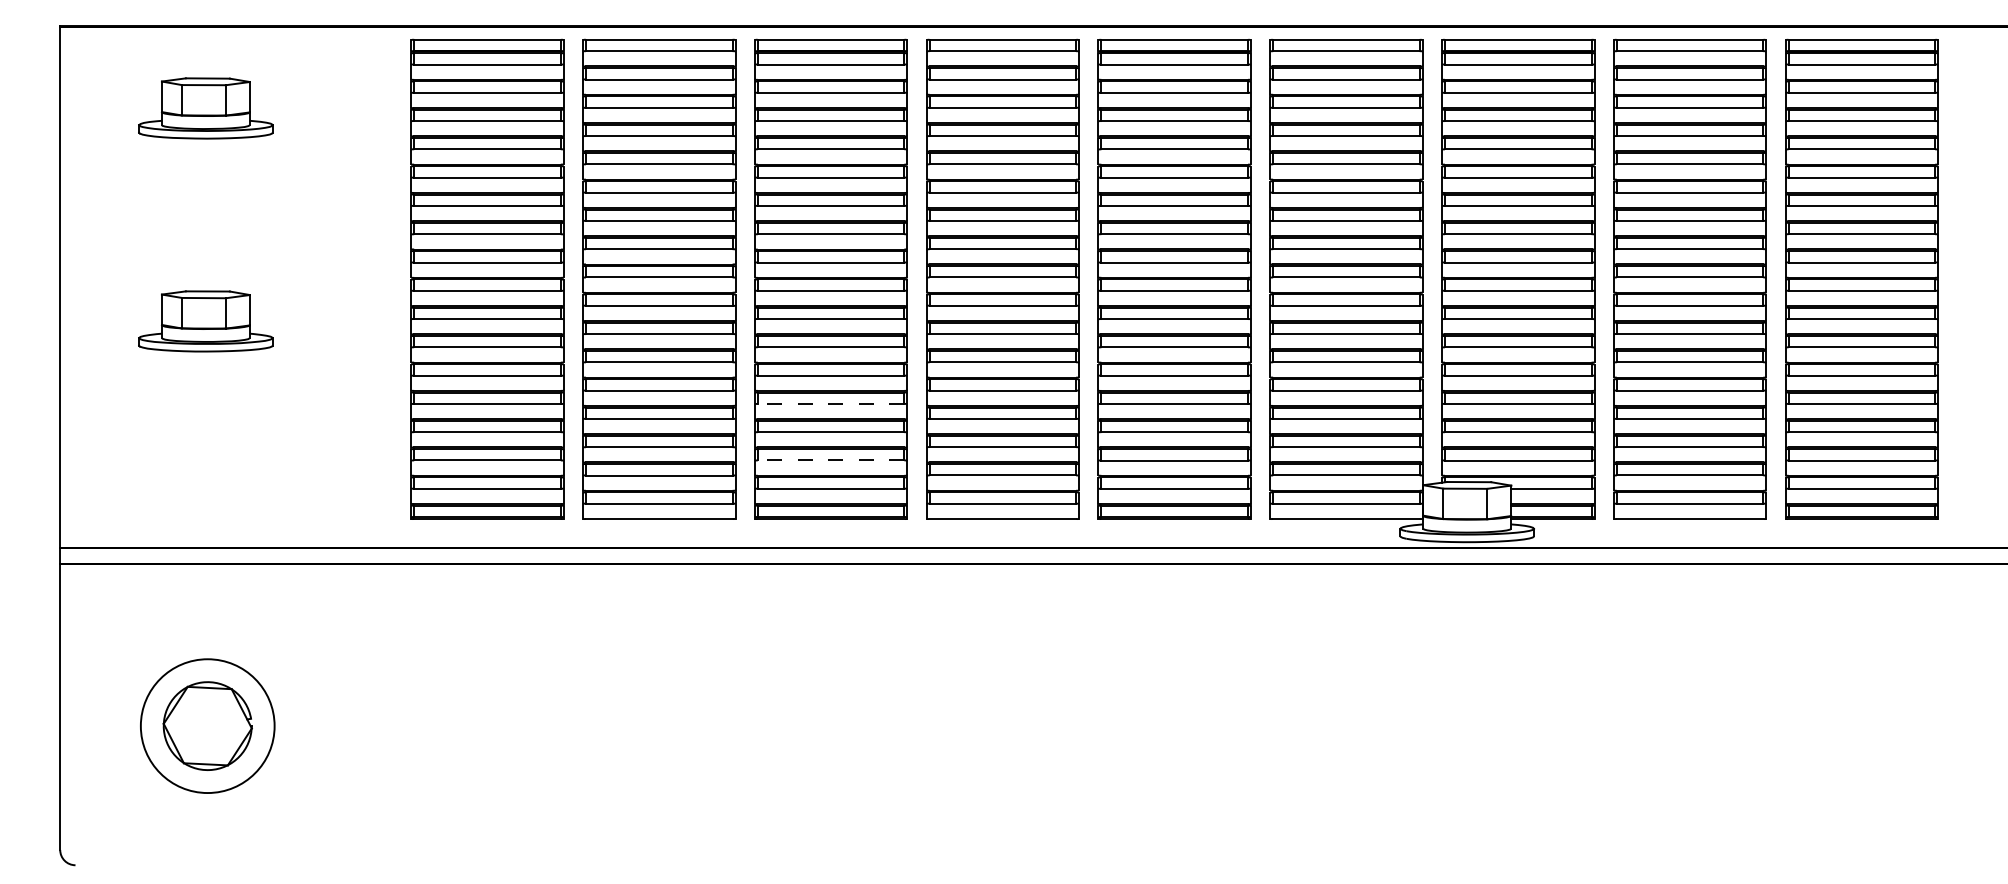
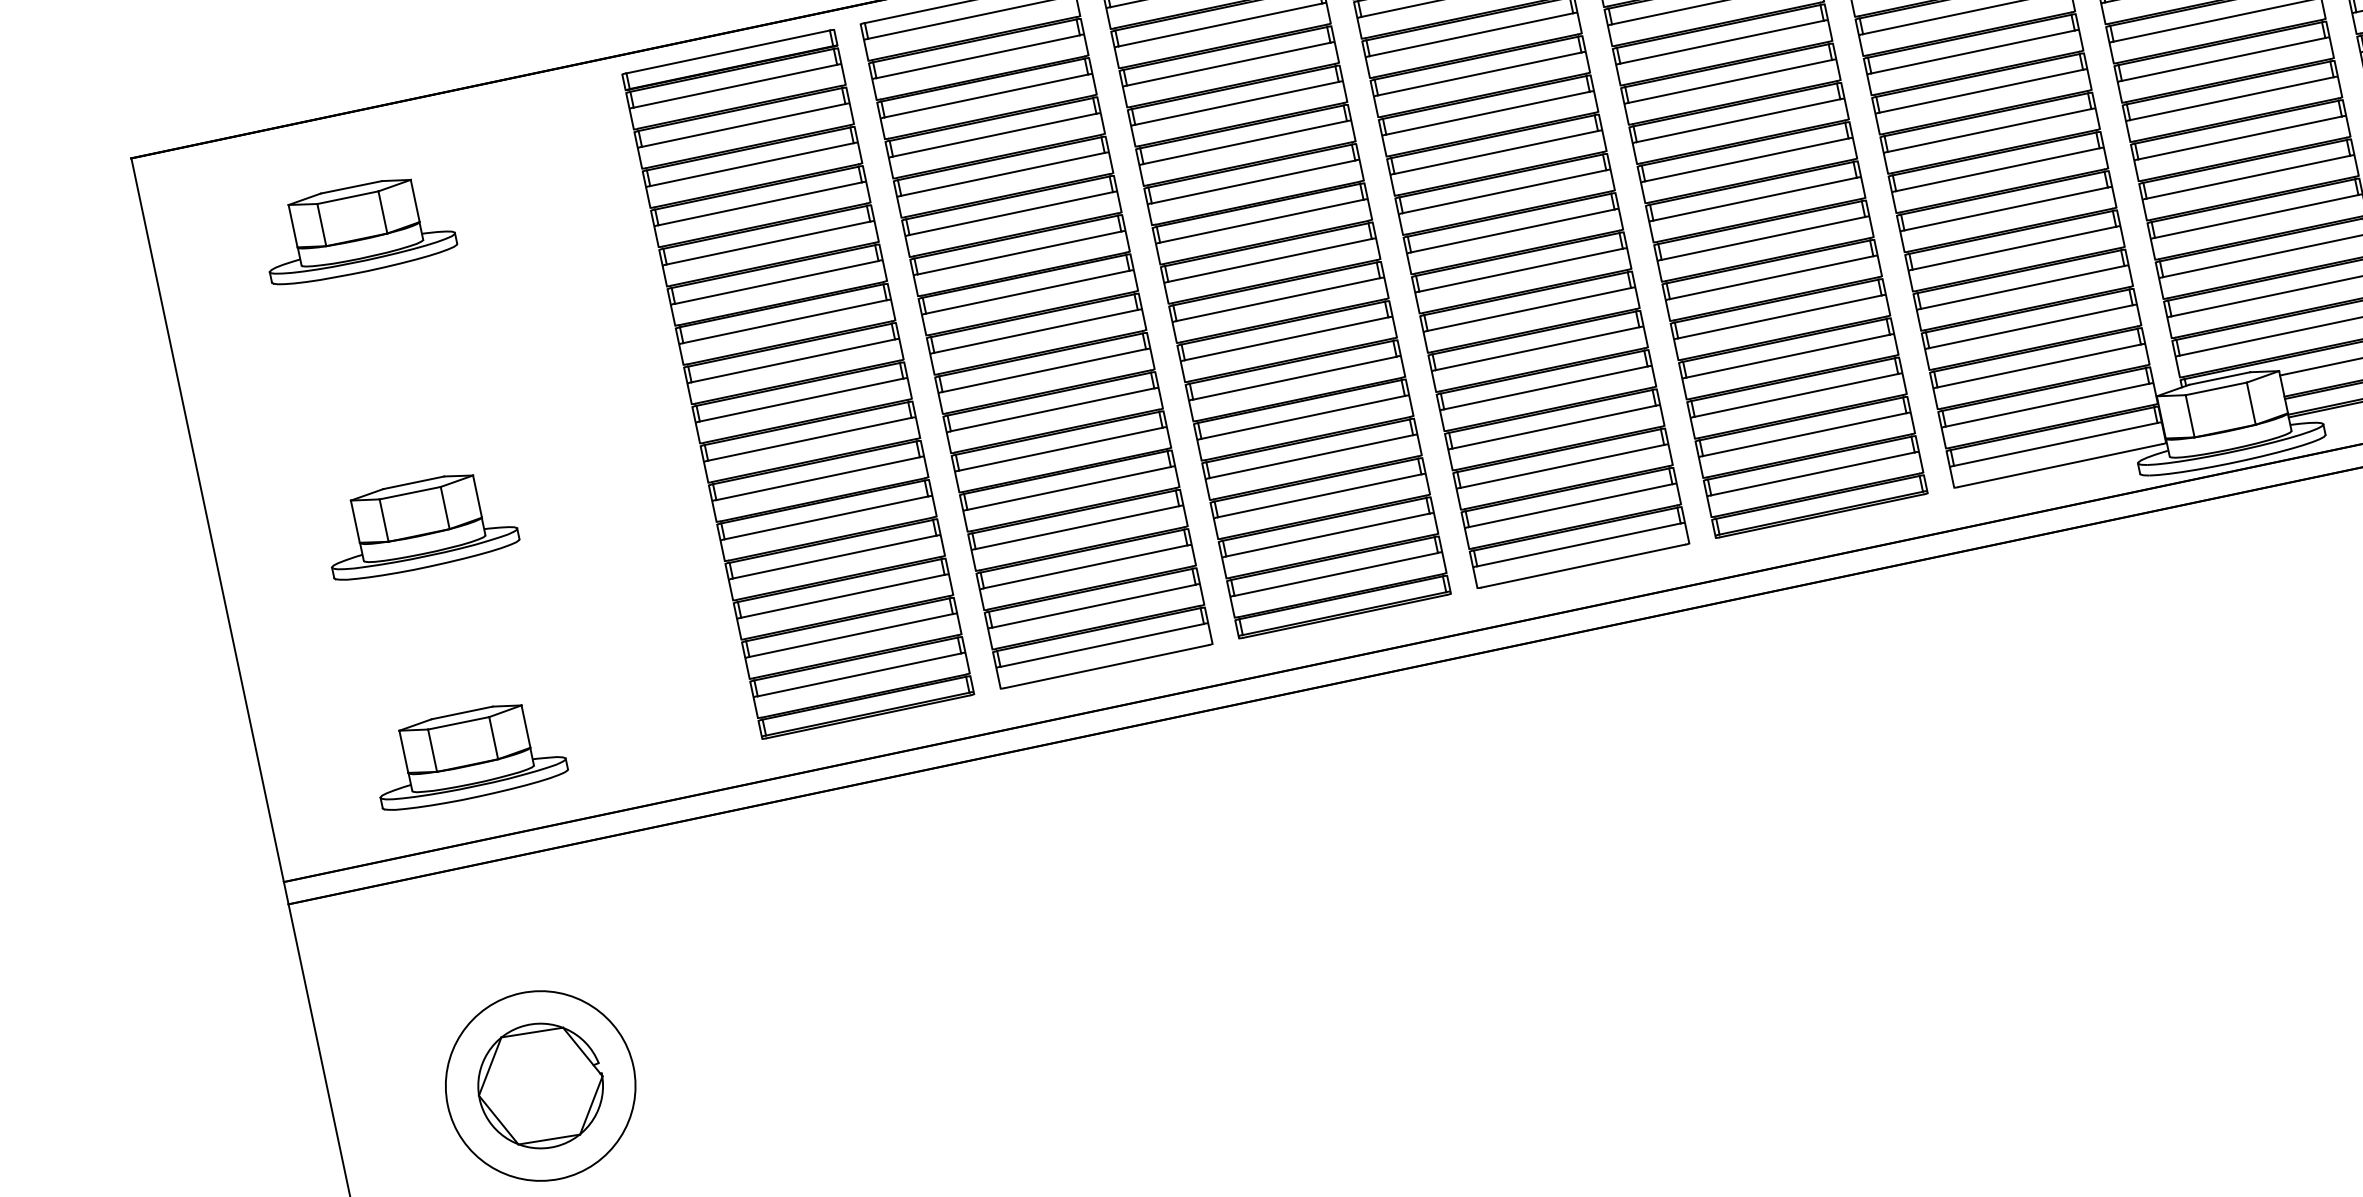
line: (830, 403) -> (1310, 456), dashed -> solid
line: (830, 460) -> (1327, 535), dashed -> solid
part: (205, 487) -> (467, 755), added

